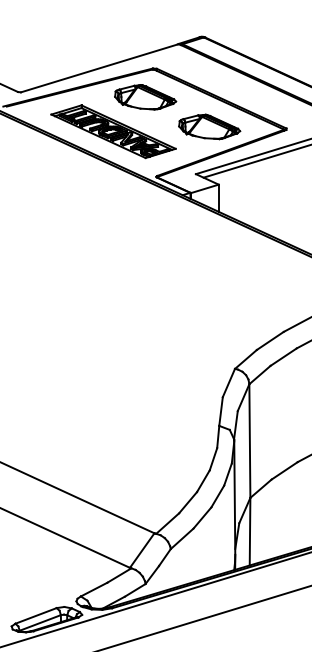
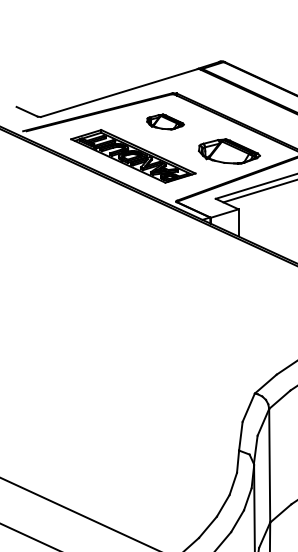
part: (145, 97) -> (165, 122), size x0.6

